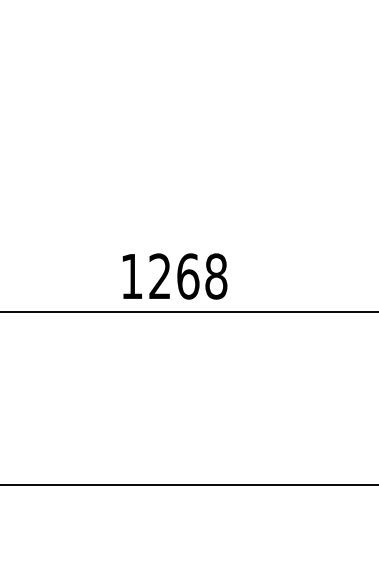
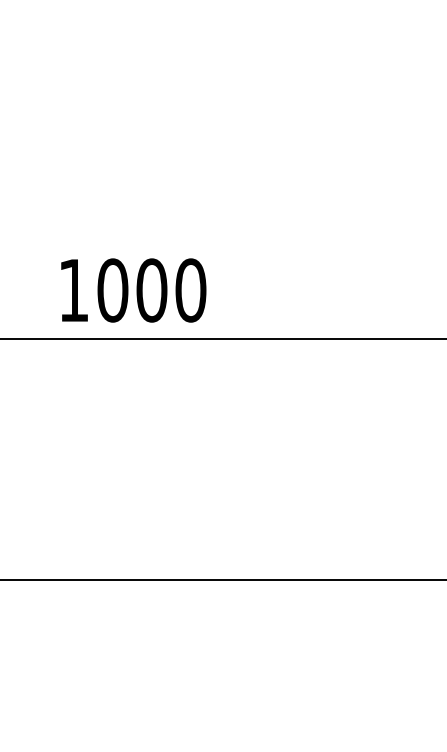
text: (188, 276) -> (152, 290), 1268 -> 1000

